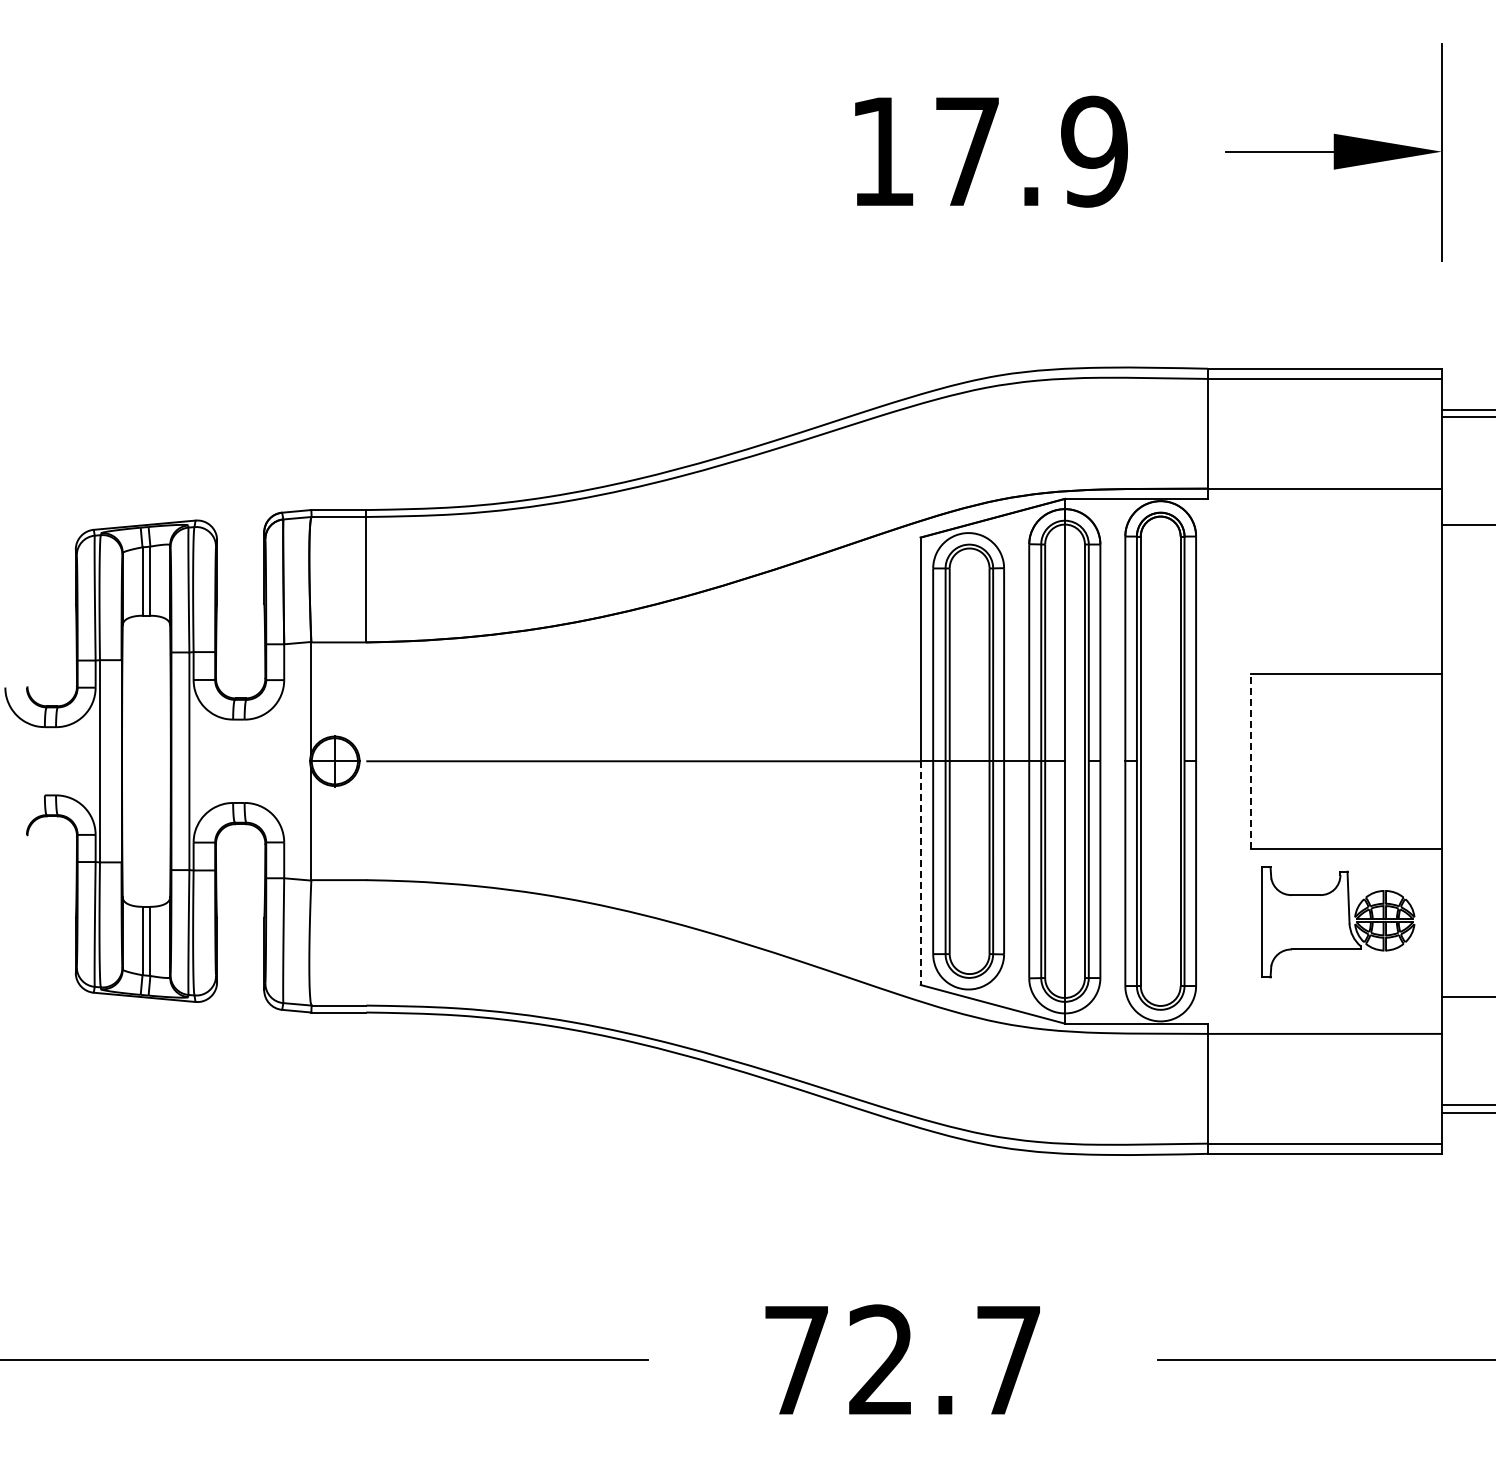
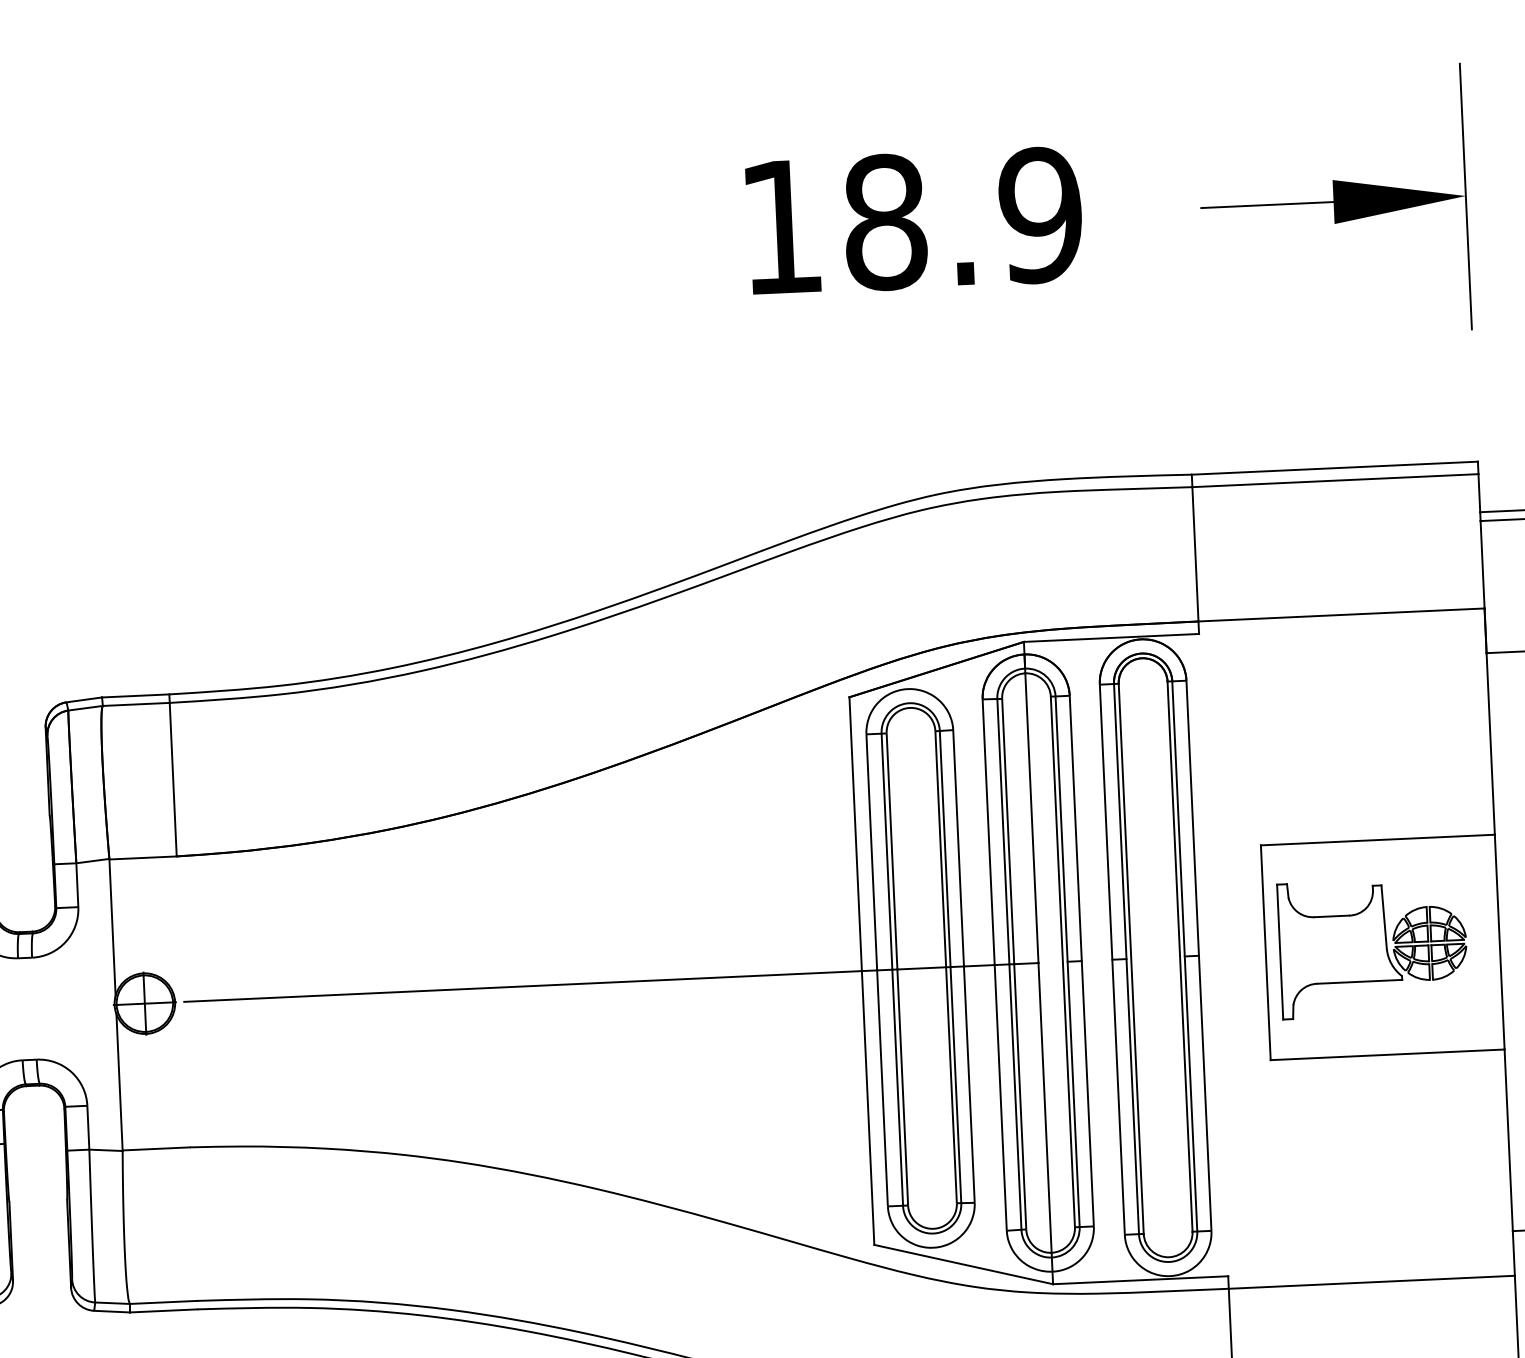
text: (967, 151) -> (885, 222), 17.9 -> 18.9
line: (1250, 761) -> (1265, 953), dashed -> solid
line: (920, 873) -> (867, 1108), dashed -> solid
part: (1338, 922) -> (1373, 948), moved

